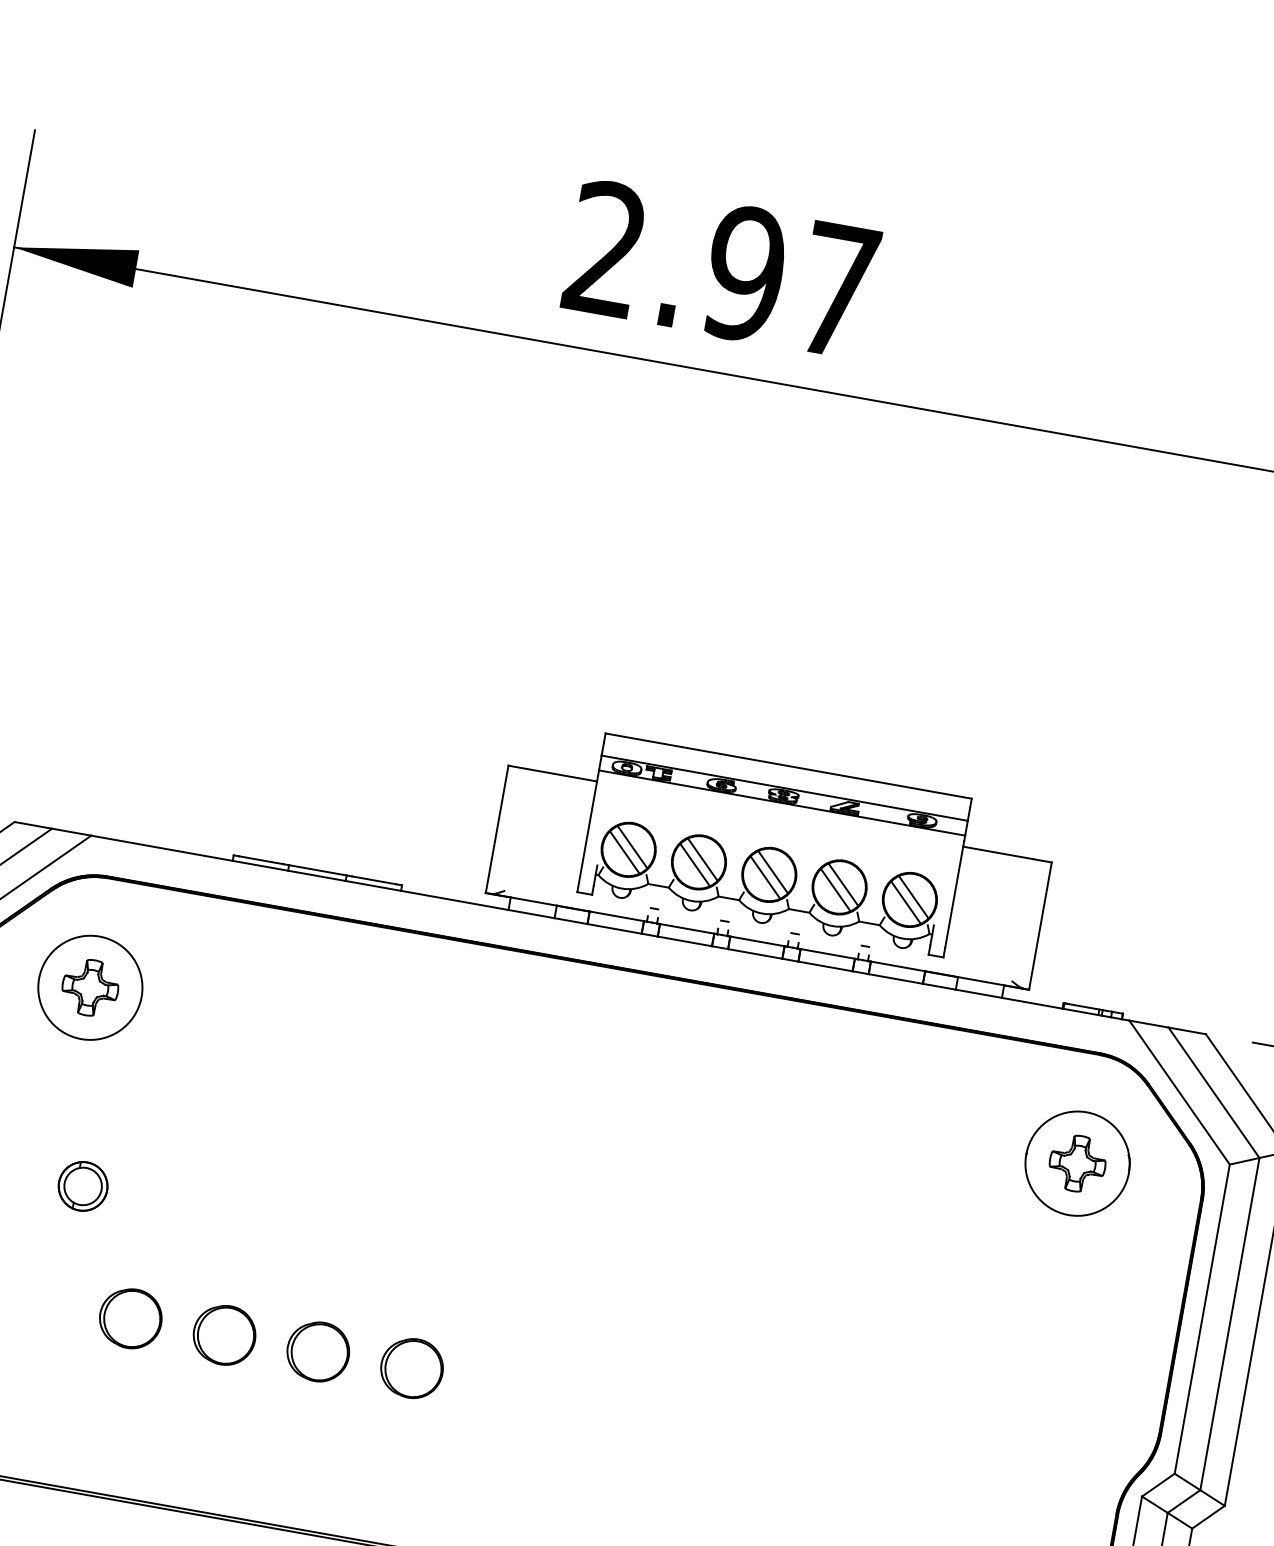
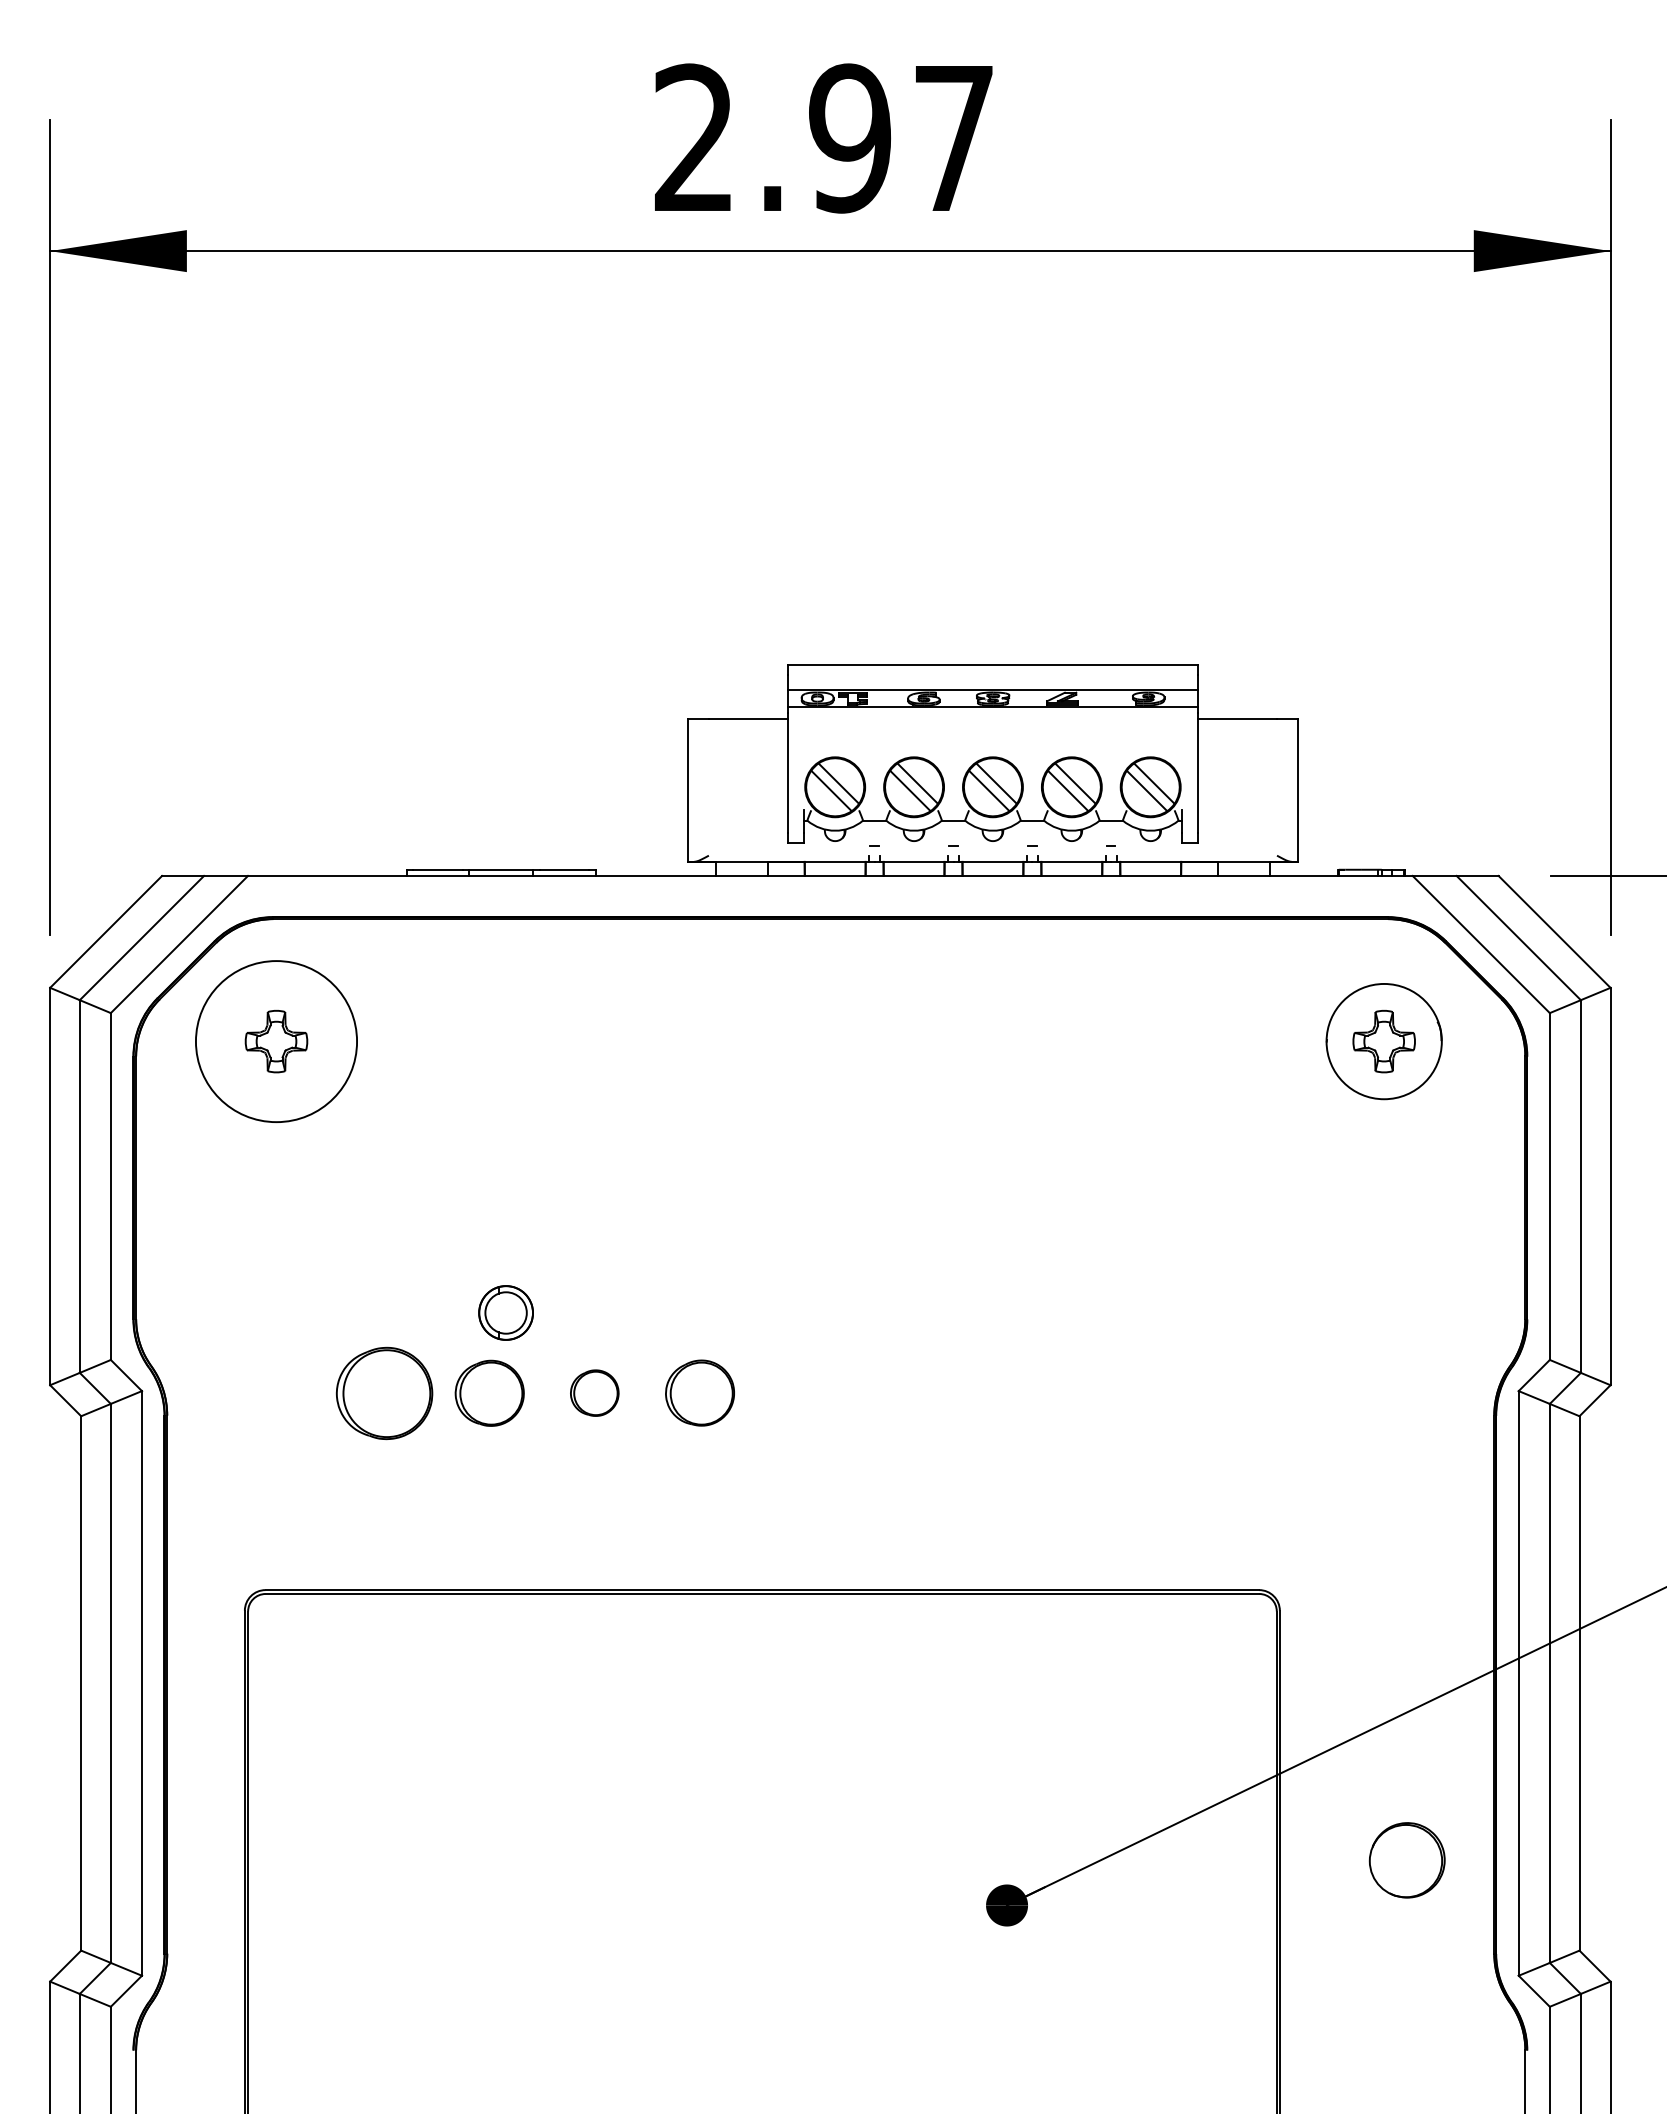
circle: (90, 987) -> (276, 1041), size x1.4
part: (82, 1185) -> (505, 1312), moved
part: (130, 1318) -> (384, 1393), size x1.4
part: (318, 1351) -> (594, 1392), size x0.7

